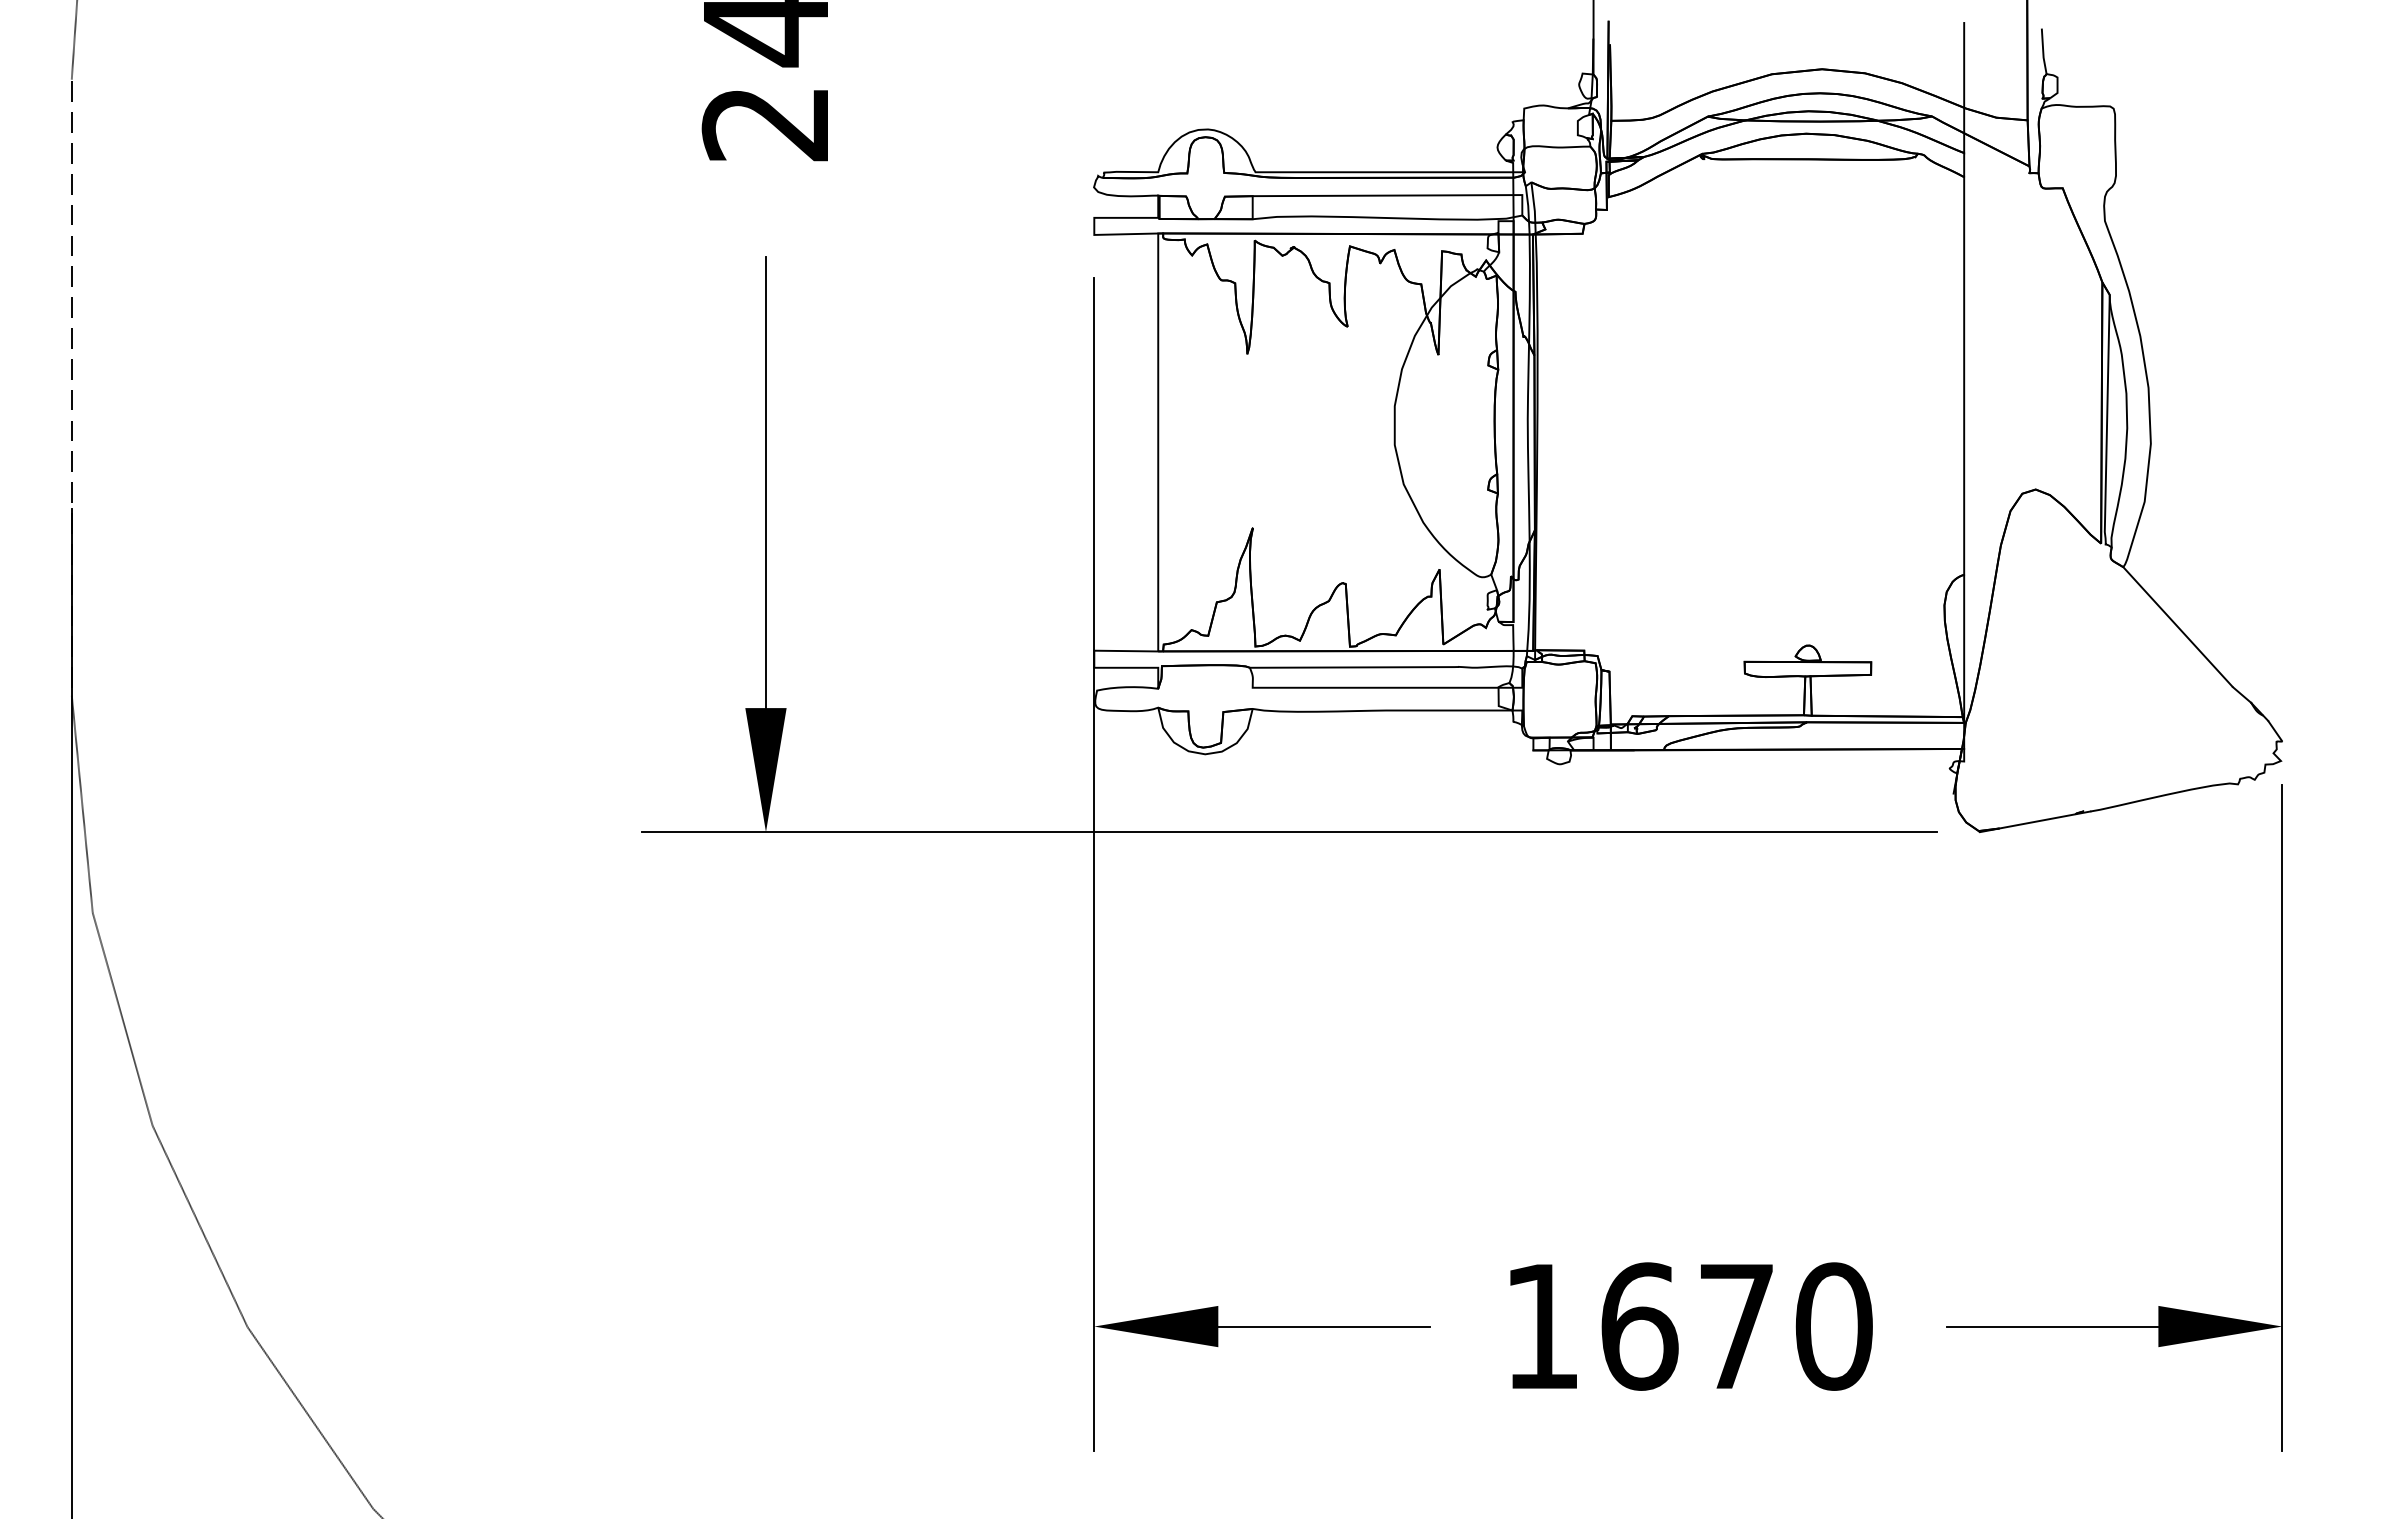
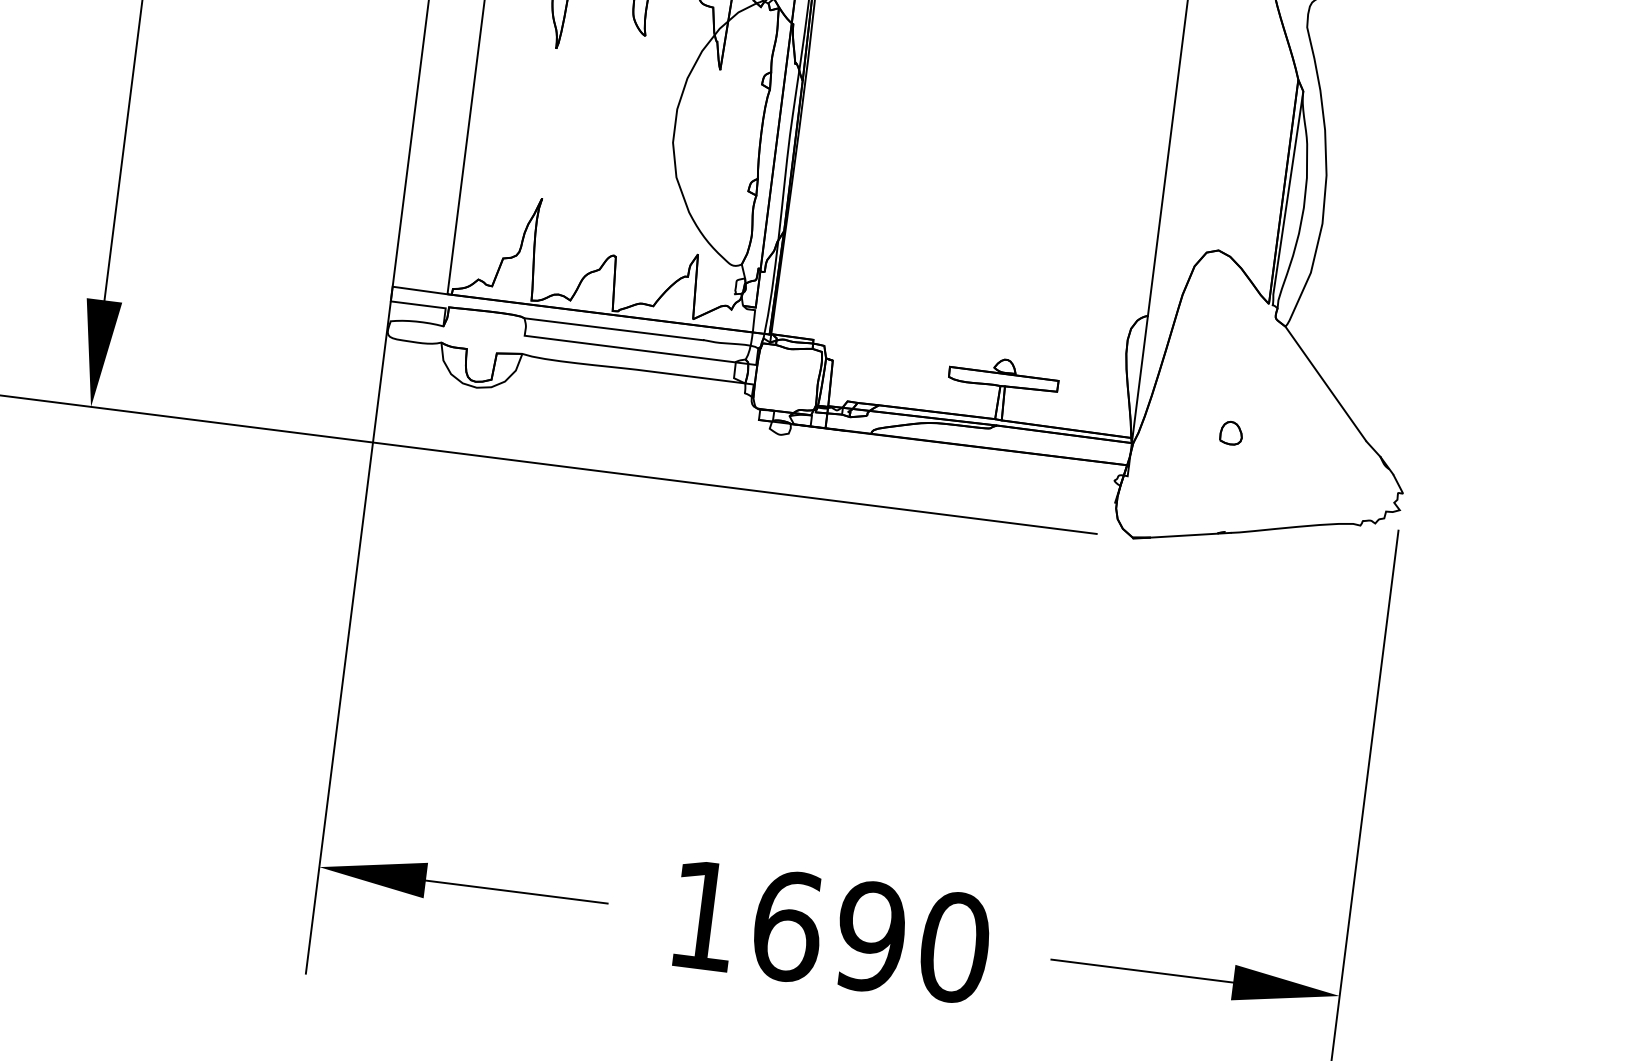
part: (2076, 697) -> (1231, 433), added
text: (1736, 1326) -> (870, 936), 1670 -> 1690

